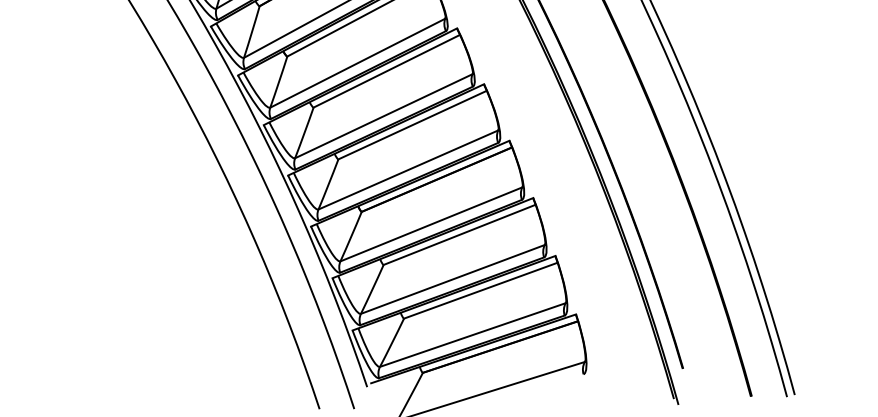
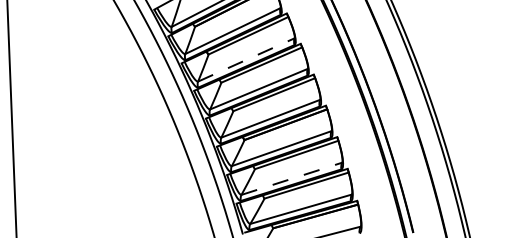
line: (357, 62) -> (246, 59), solid -> dashed
line: (452, 278) -> (291, 178), solid -> dashed

